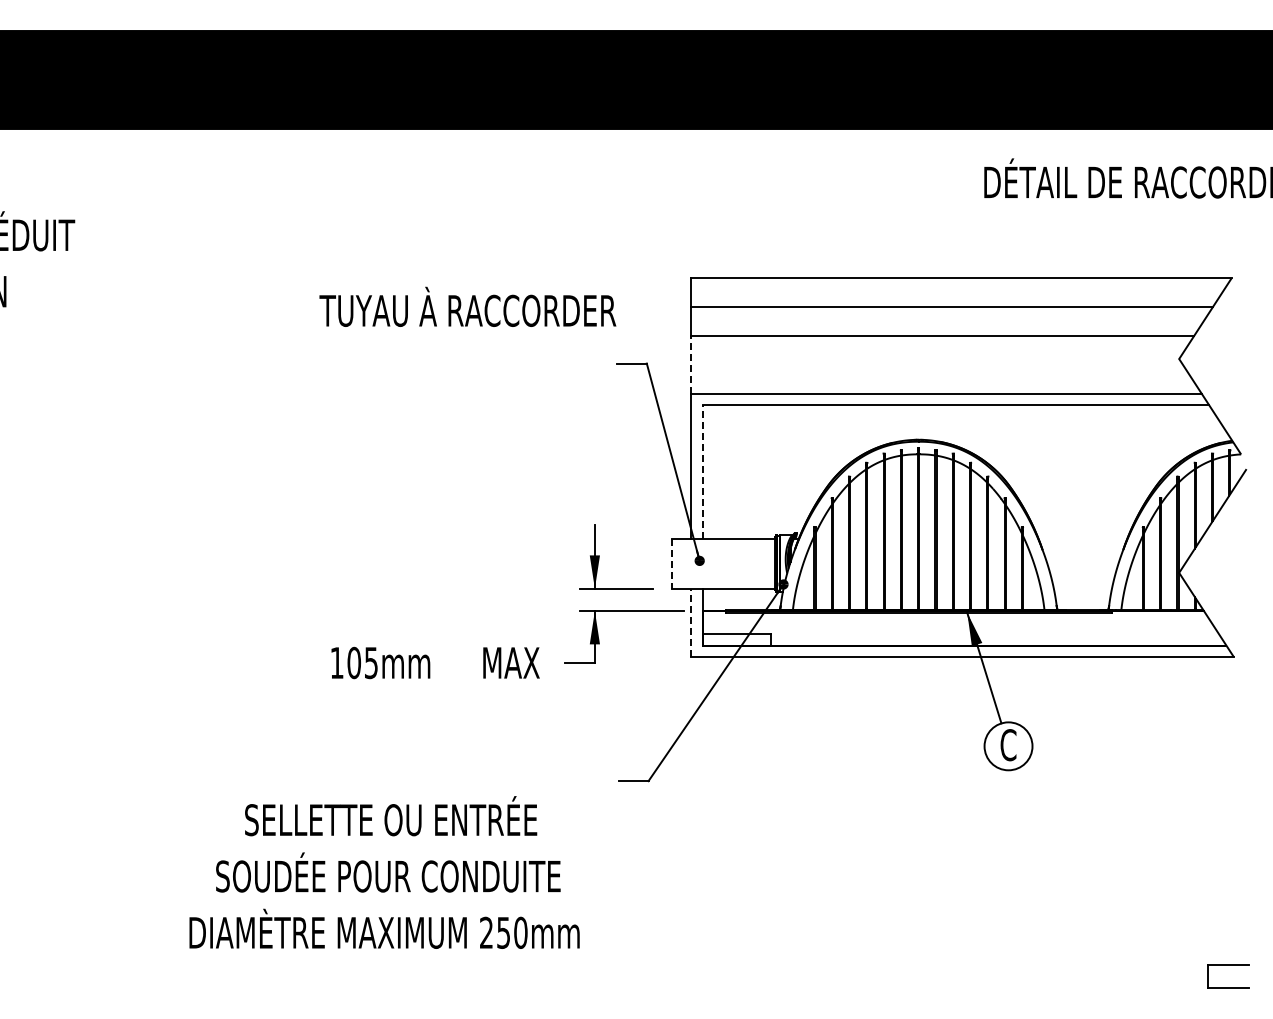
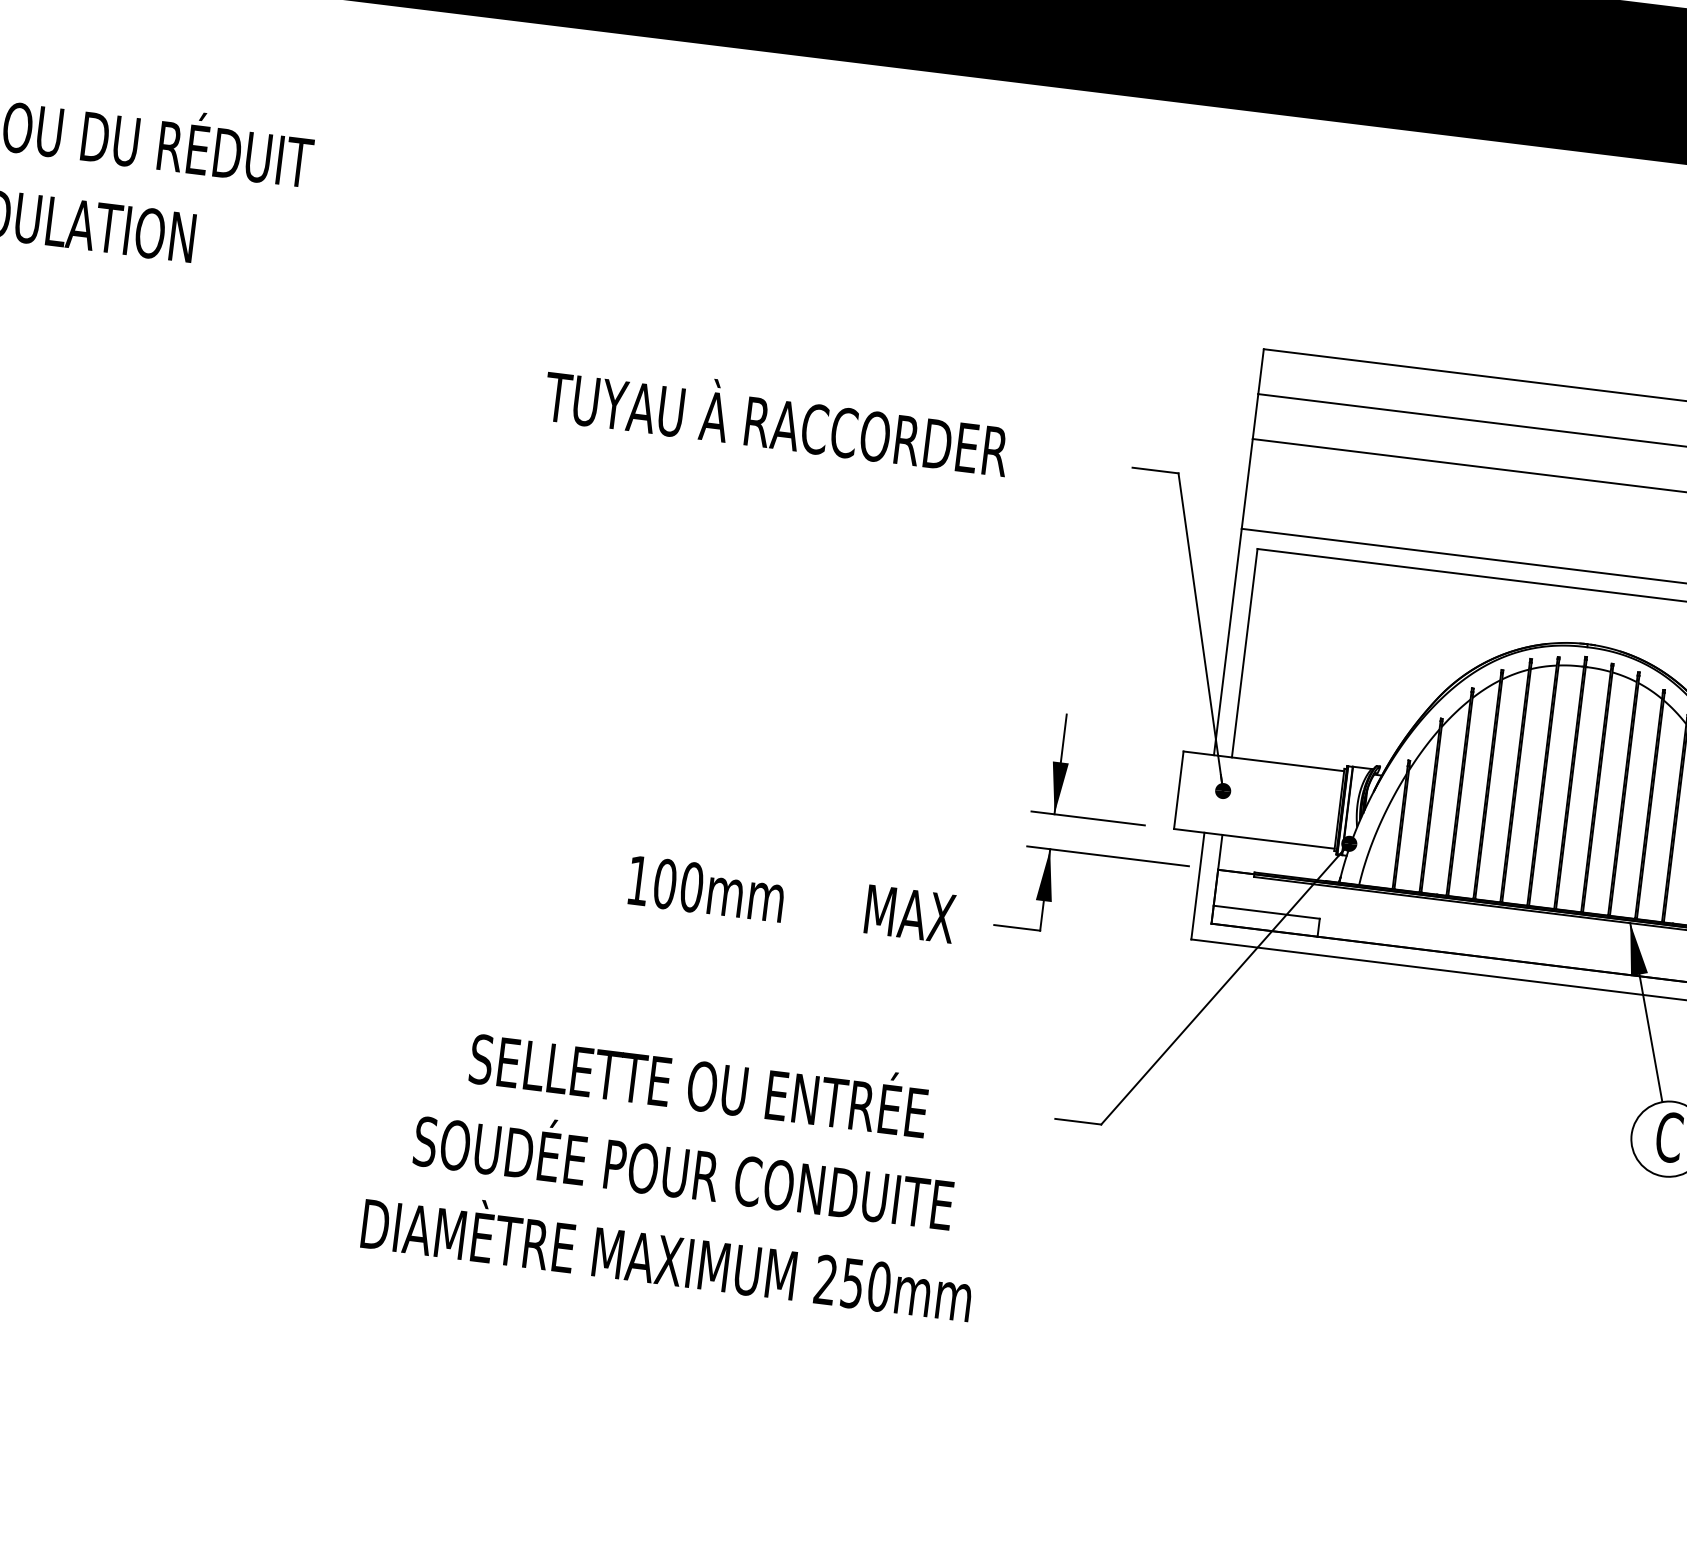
text: (467, 306) -> (776, 417), moved
line: (691, 364) -> (1247, 483), dashed -> solid
line: (702, 472) -> (1244, 653), dashed -> solid
line: (671, 563) -> (1178, 789), dashed -> solid
line: (691, 622) -> (1198, 885), dashed -> solid
text: (371, 662) -> (692, 886), 105mm -> 100mm
text: (384, 872) -> (678, 1166), moved

